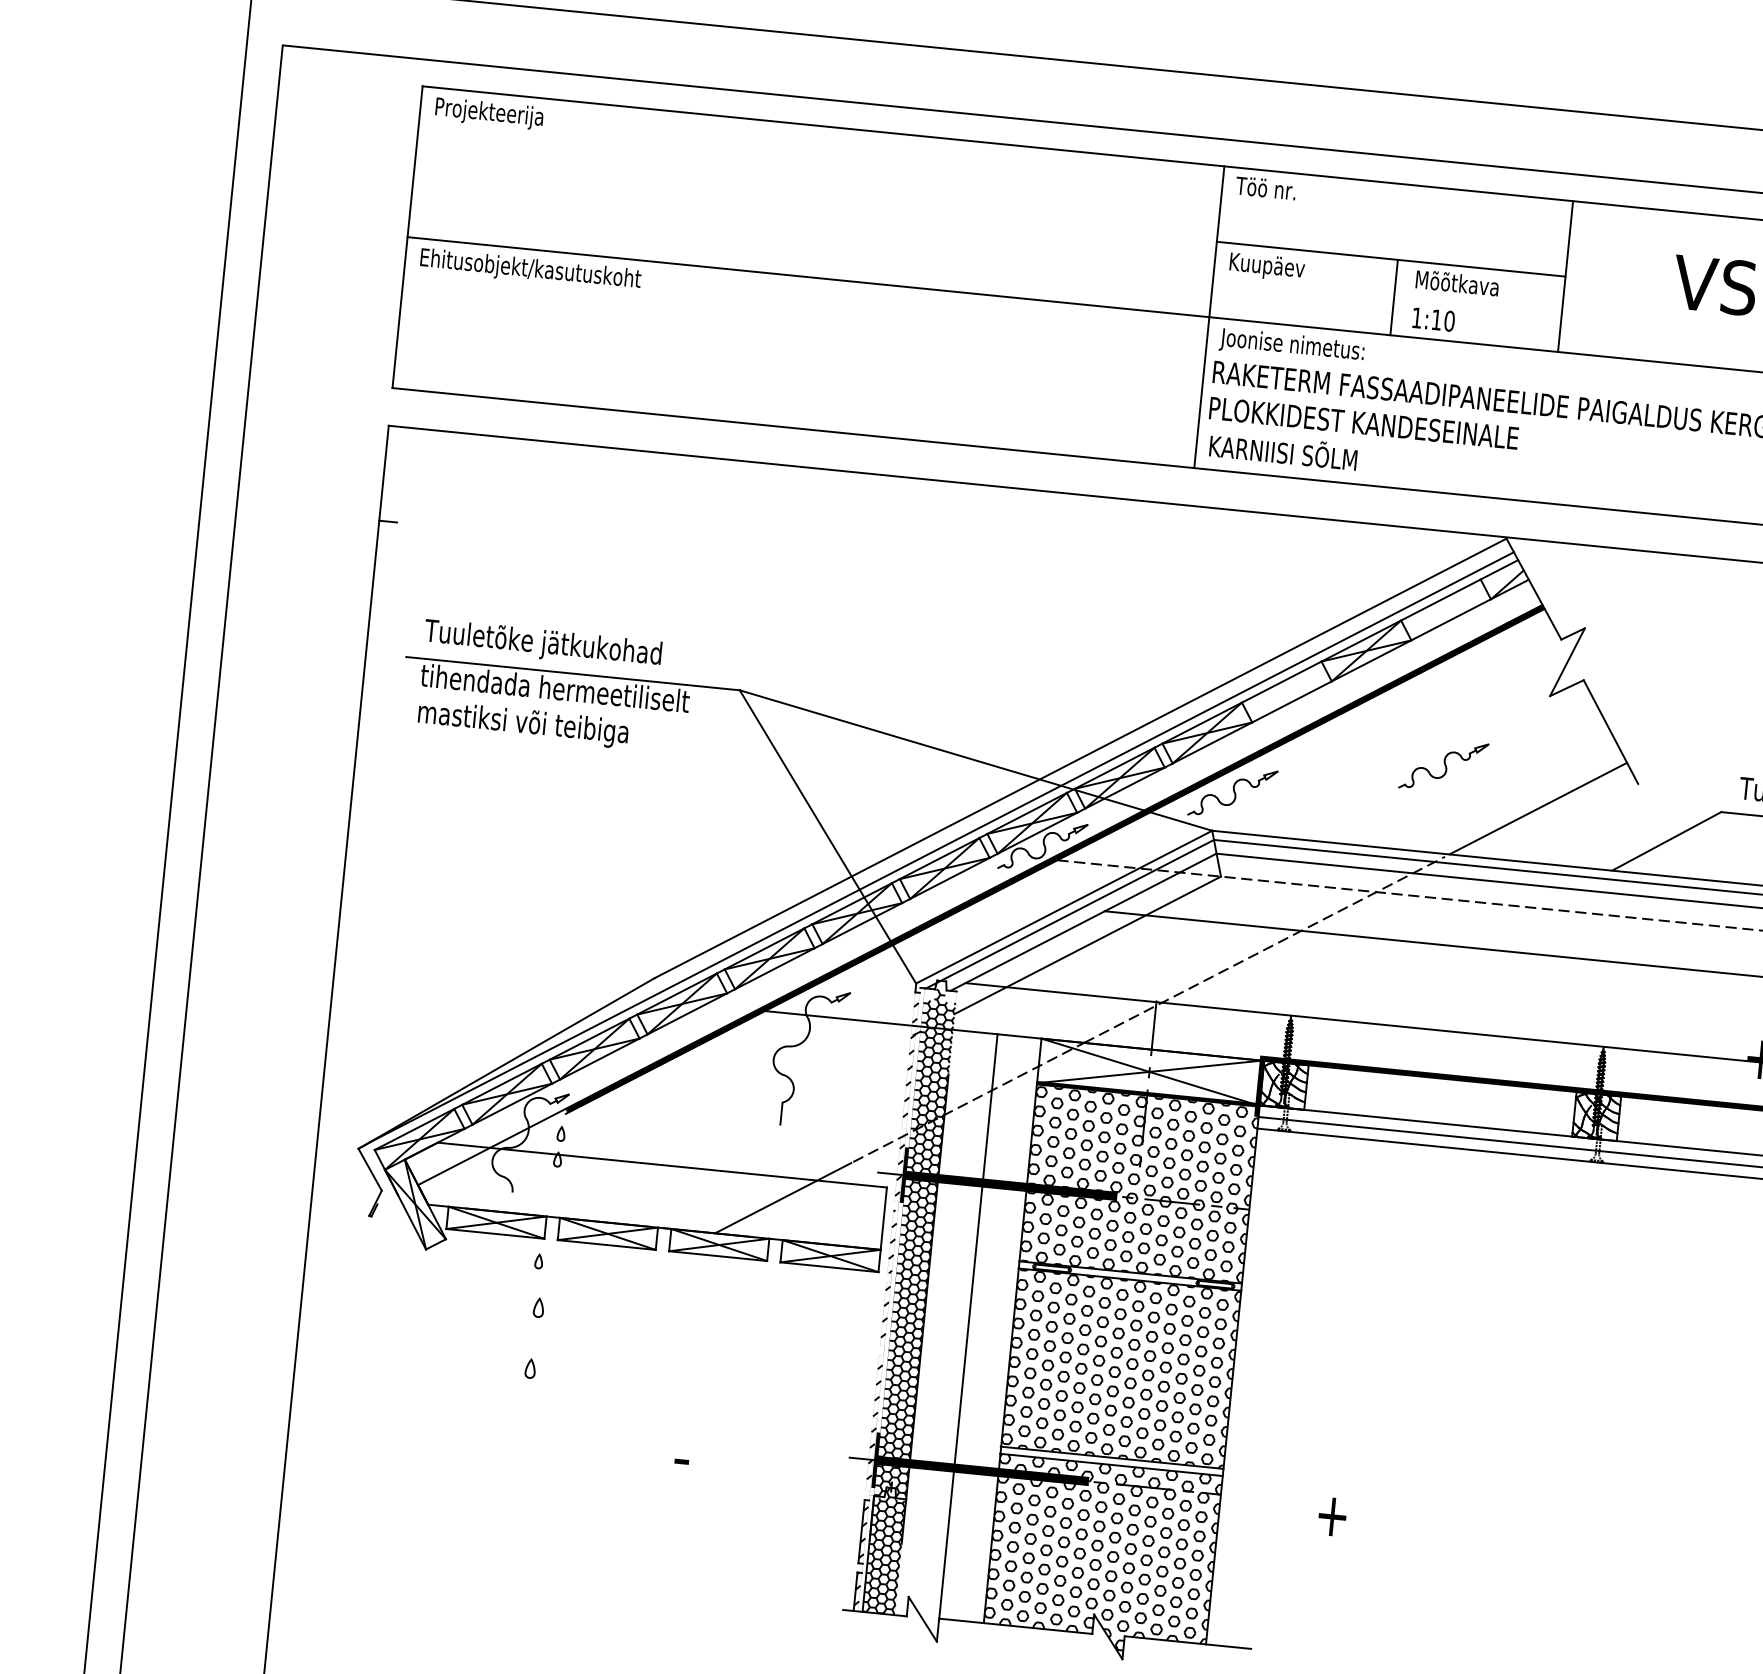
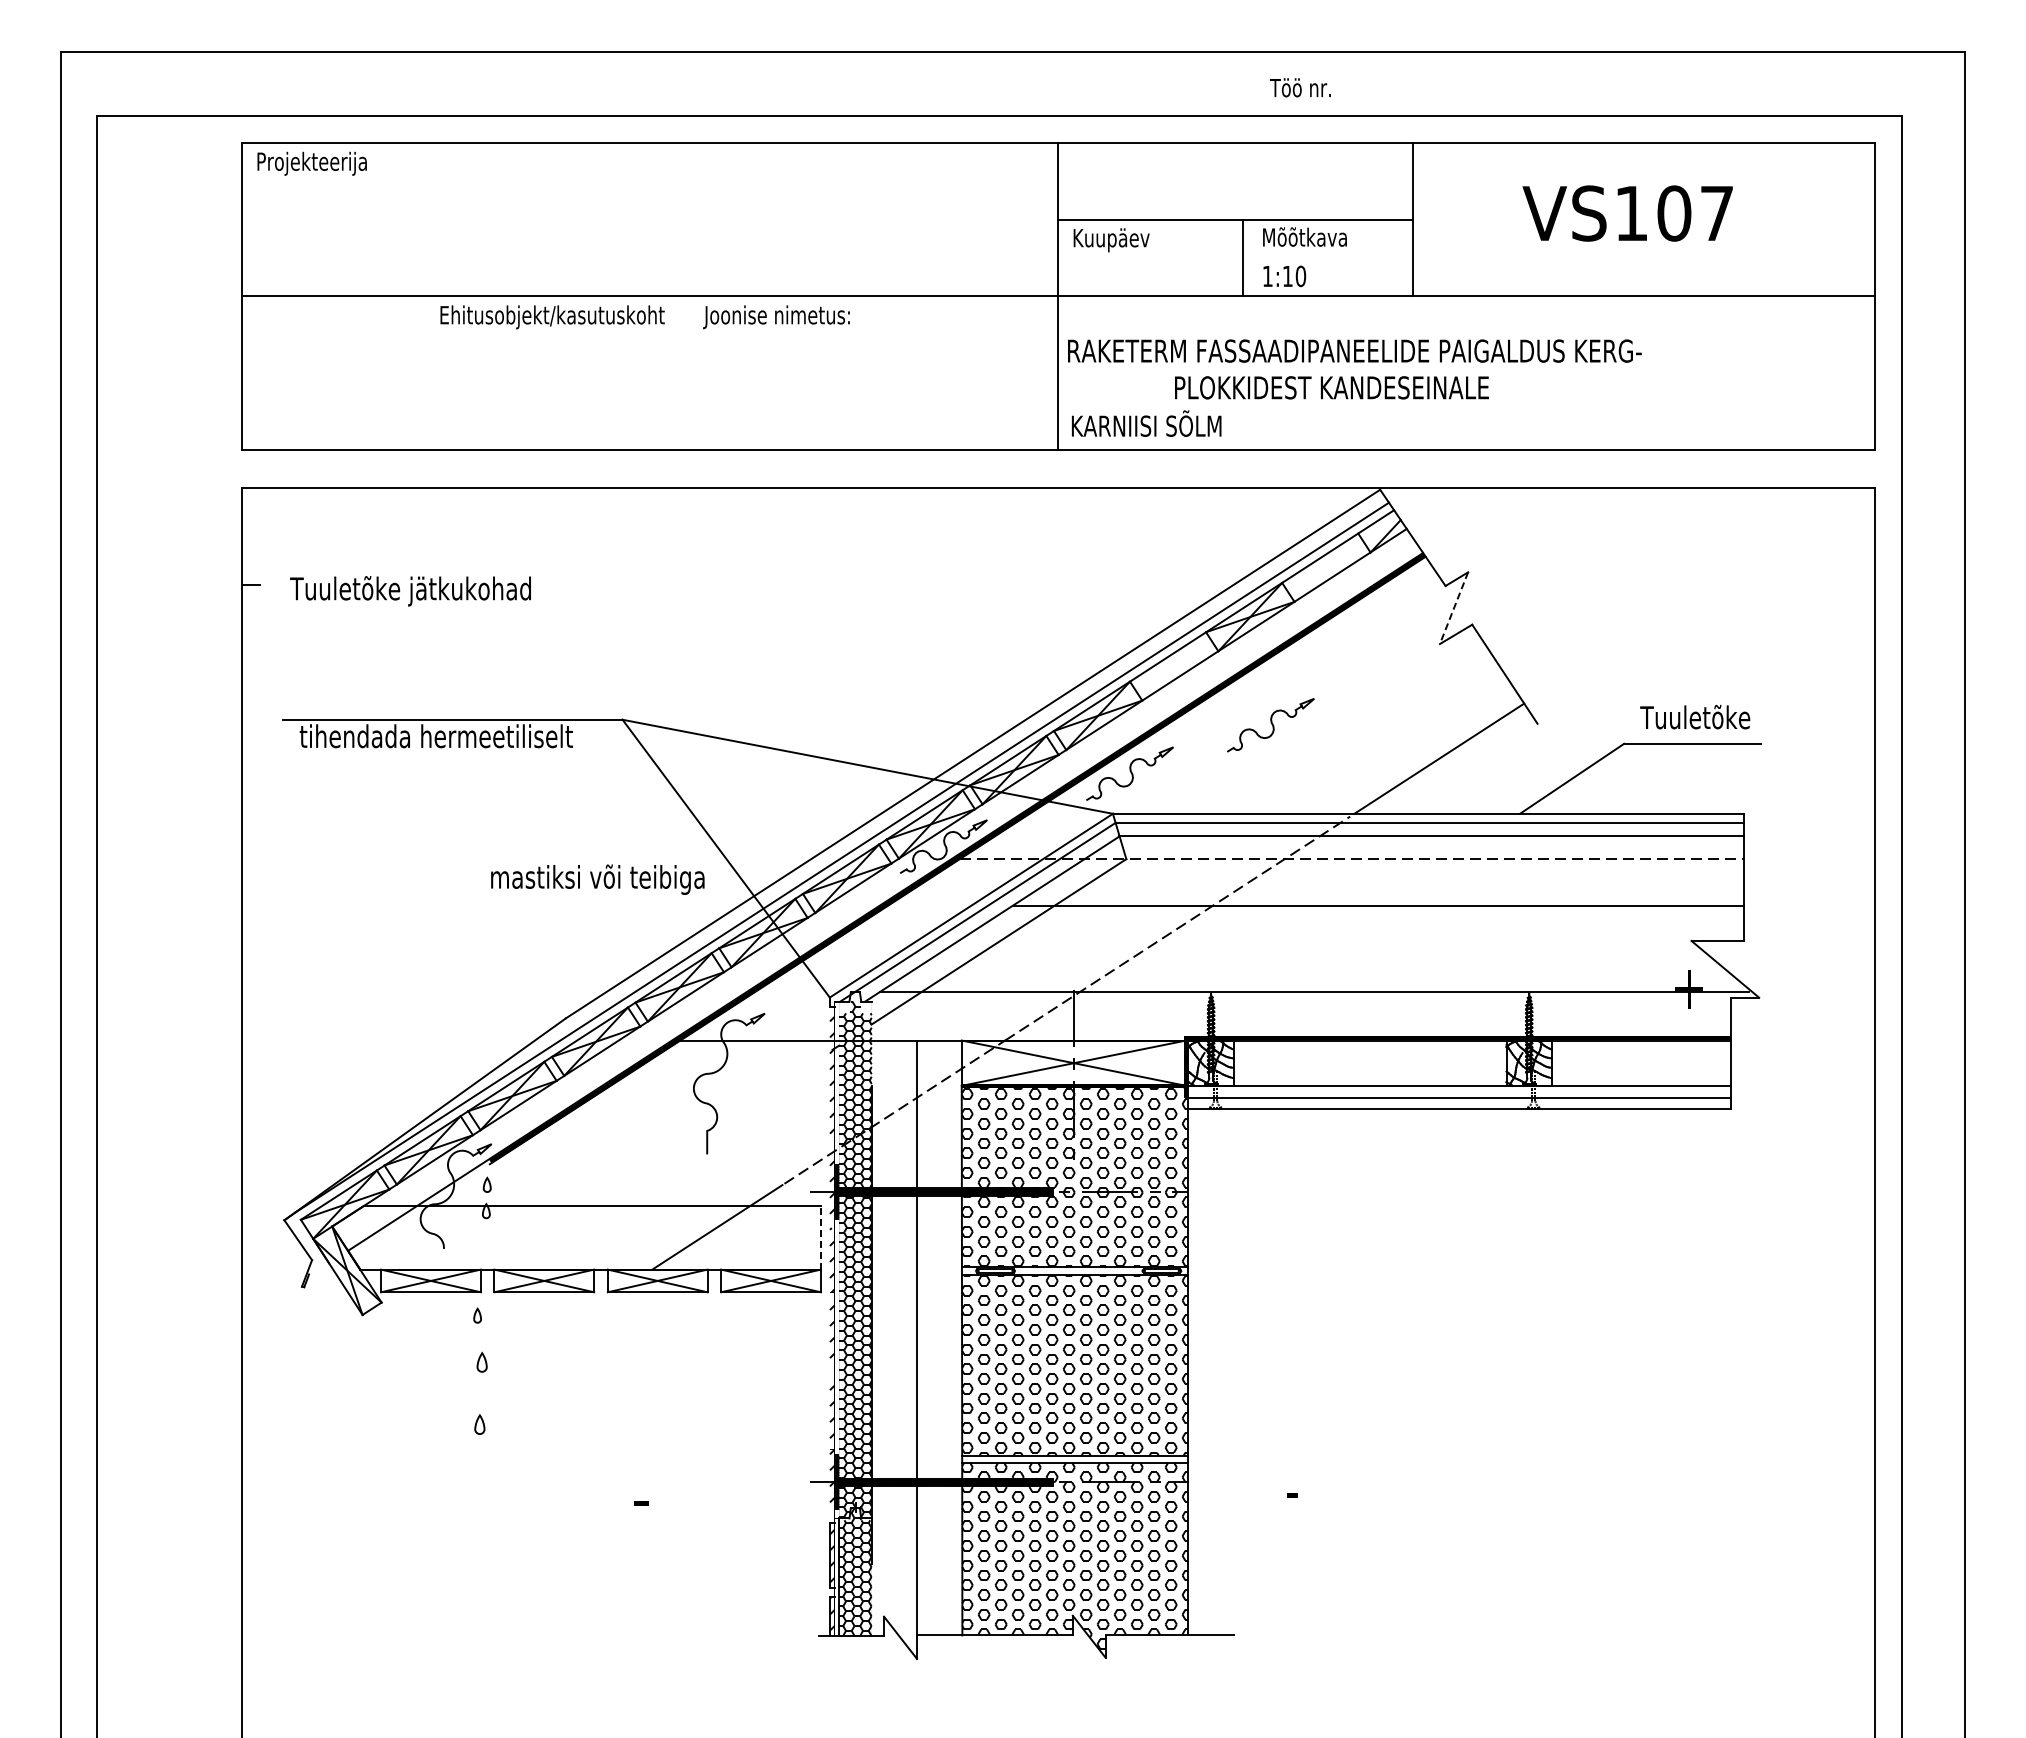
text: (1266, 187) -> (1300, 87), moved
text: (530, 270) -> (552, 317), moved
text: (1291, 346) -> (776, 317), moved
text: (1363, 422) -> (1331, 387), moved
text: (542, 644) -> (410, 591), moved
line: (1567, 662) -> (1454, 608), solid -> dashed
text: (523, 723) -> (597, 879), moved
curve: (1444, 765) -> (1271, 724), moved
line: (883, 1218) -> (820, 1237), solid -> dashed
text: (1330, 1516) -> (1301, 1493), + -> -

